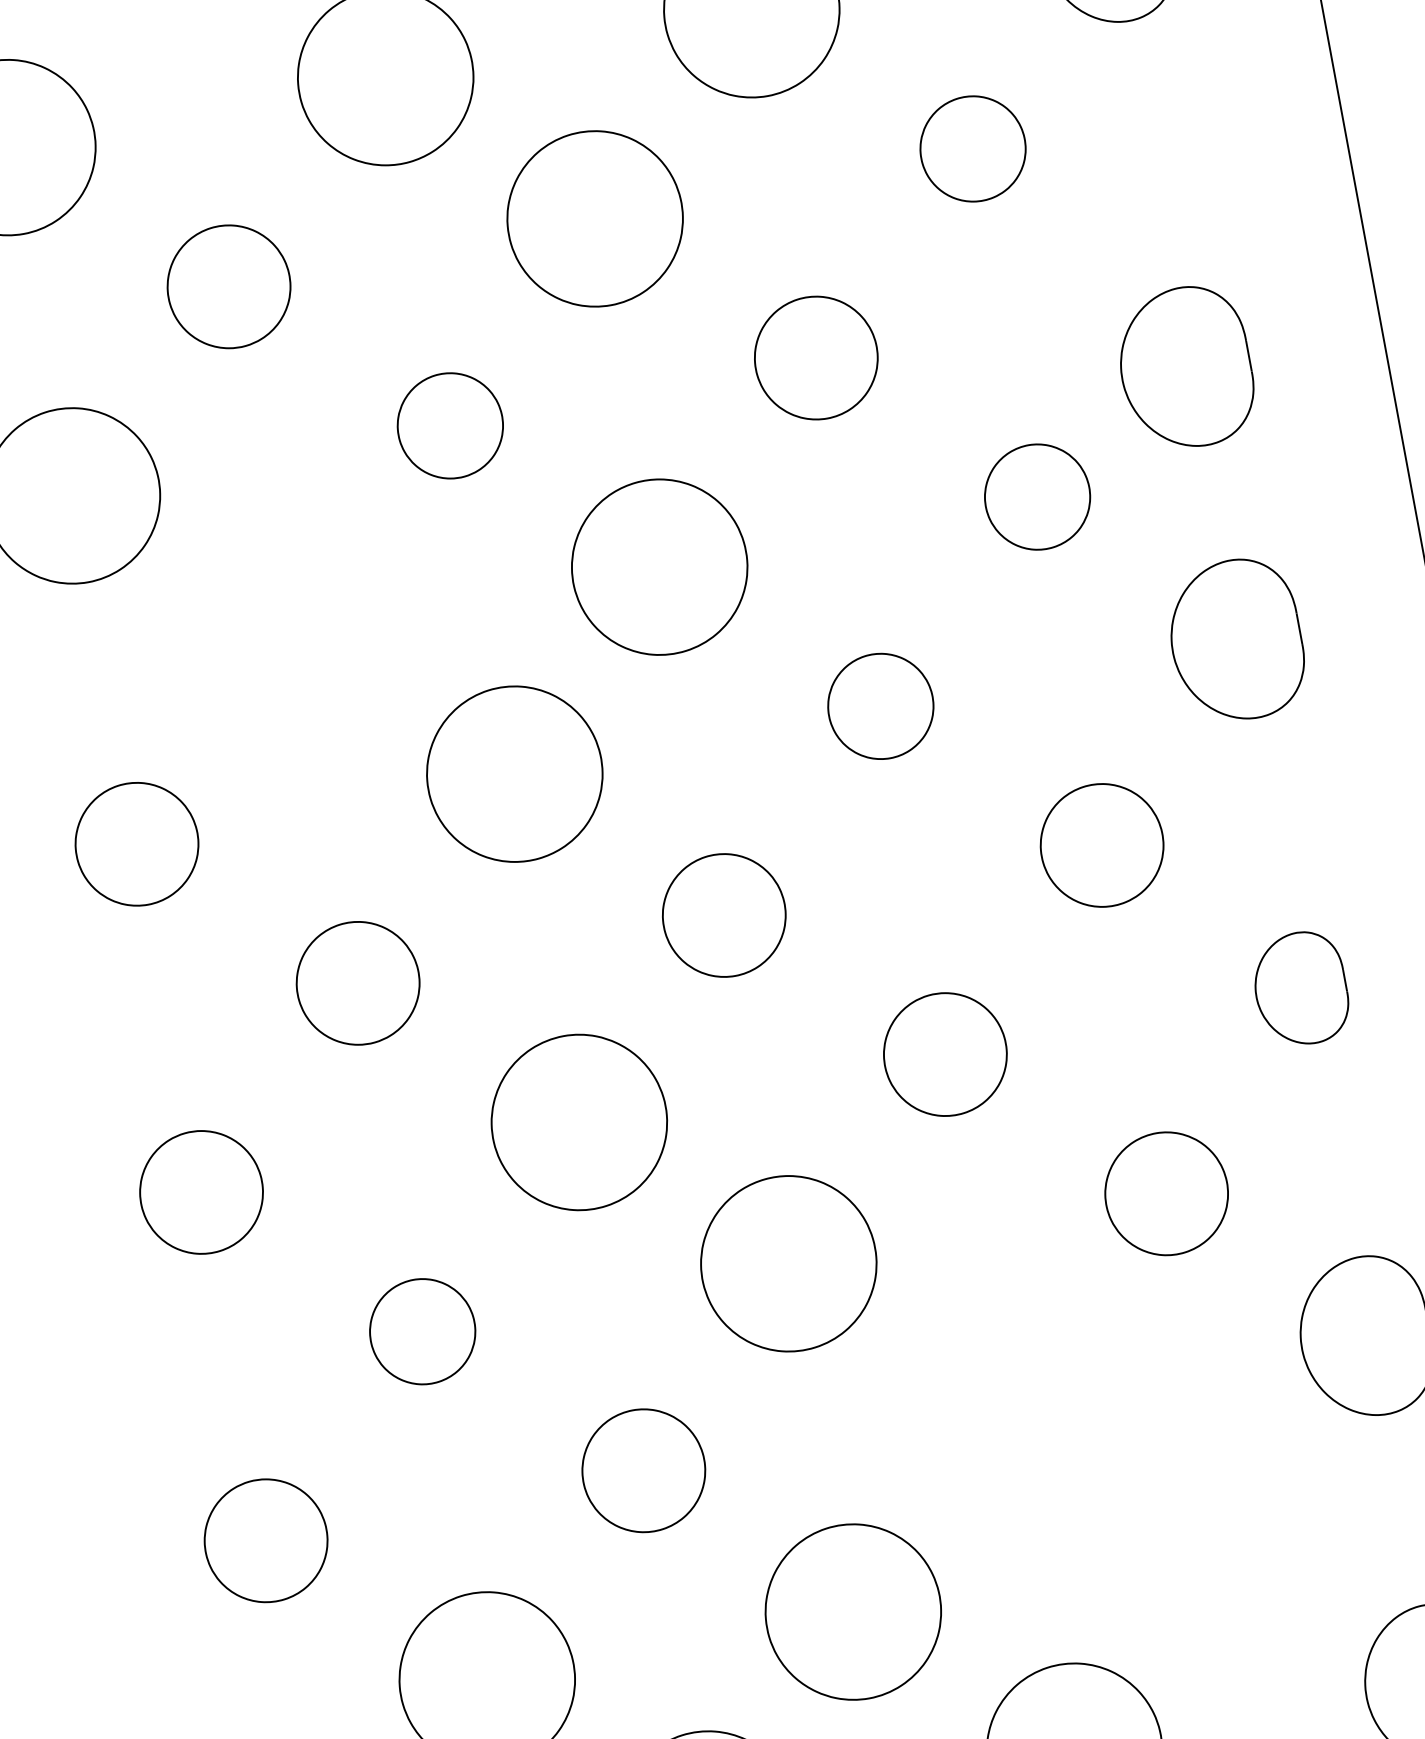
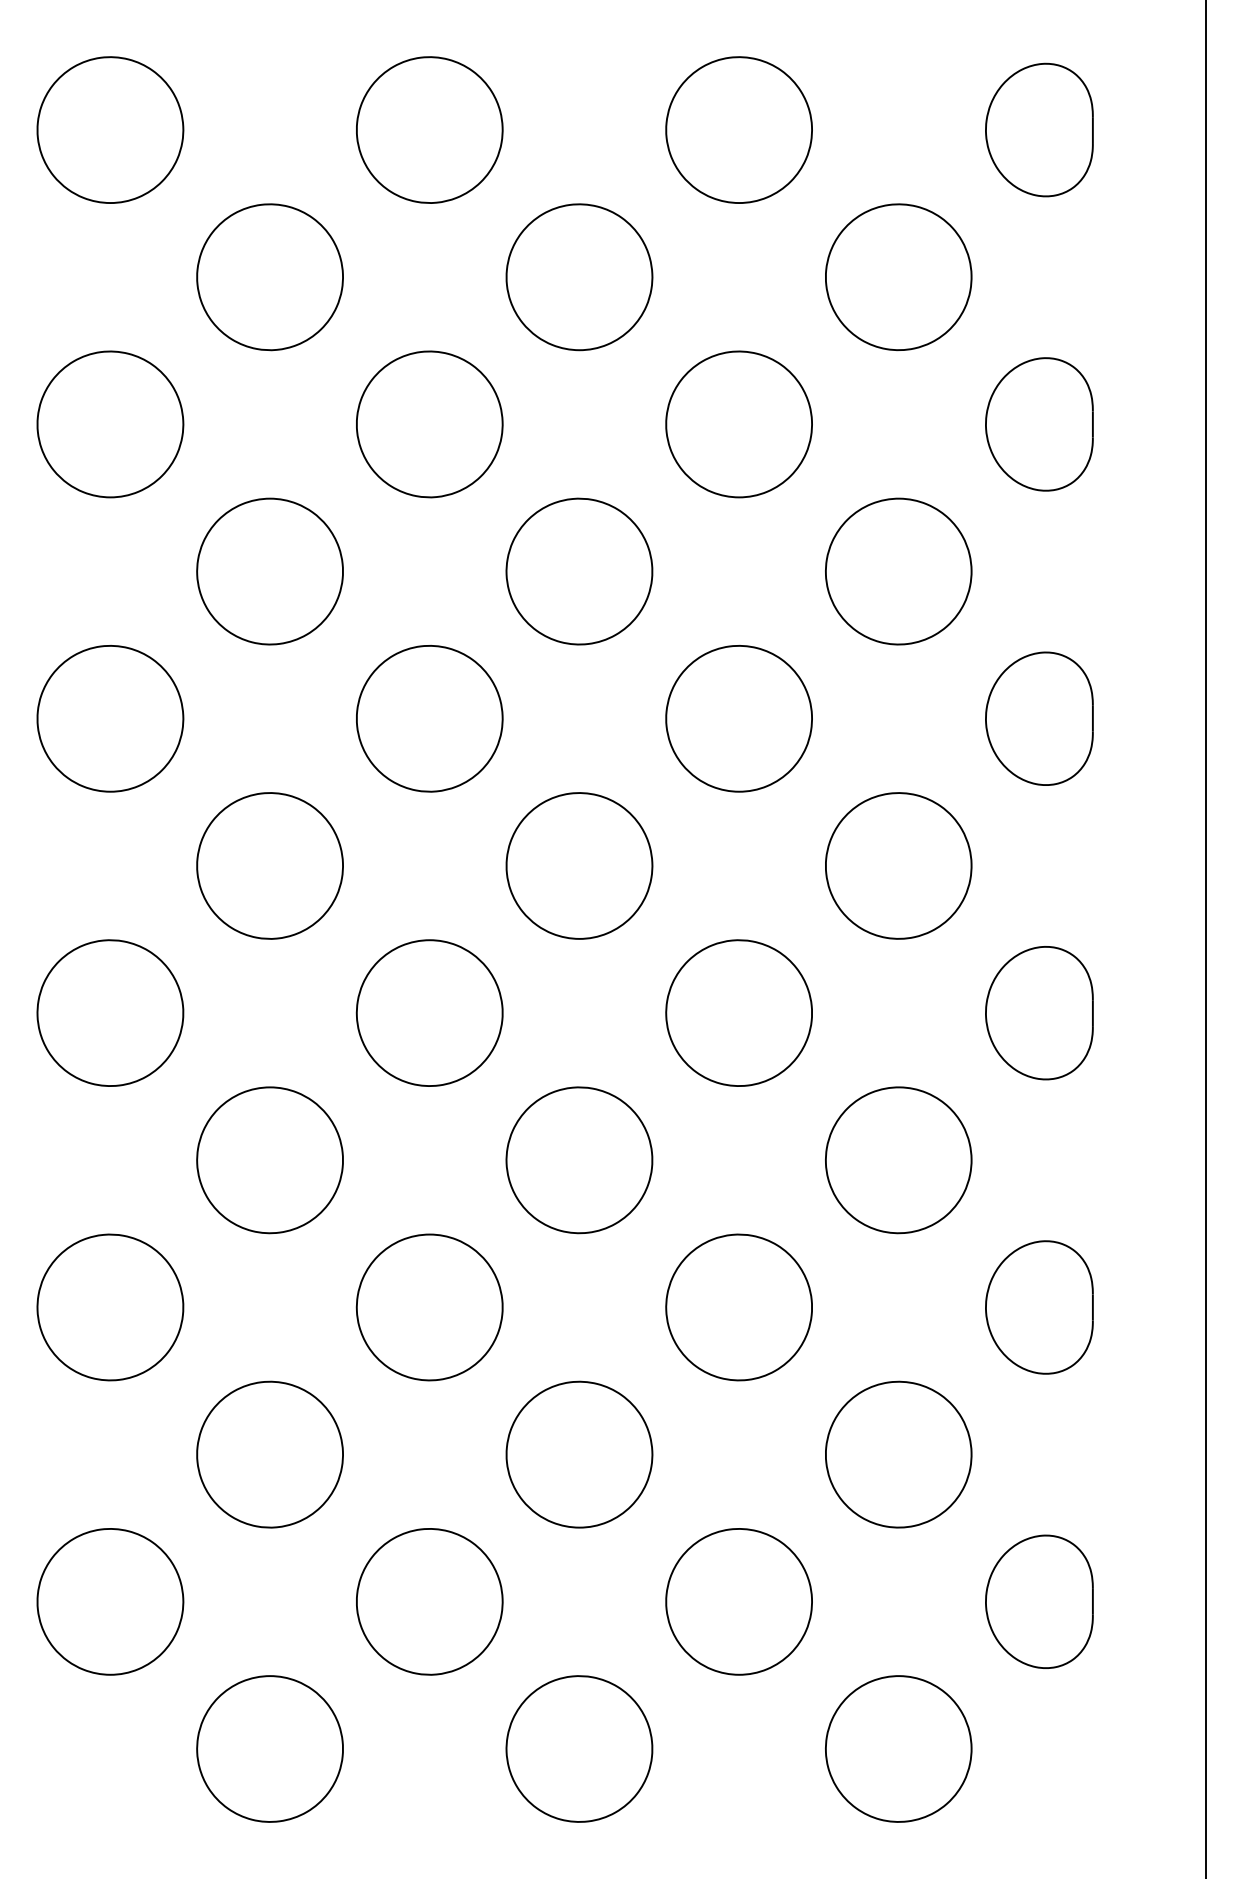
part: (972, 149) -> (898, 277), size x1.67
part: (228, 287) -> (269, 277), size x1.43
part: (815, 358) -> (738, 424), size x1.43
part: (1185, 367) -> (1039, 424), moved
part: (450, 426) -> (429, 424), size x1.67
part: (1037, 497) -> (898, 571), size x1.67
part: (292, 635) -> (269, 571), added
part: (880, 706) -> (738, 718), size x1.67
part: (137, 843) -> (110, 718), size x1.43
part: (1101, 844) -> (898, 865), size x1.43
part: (724, 914) -> (579, 865), size x1.43
part: (357, 982) -> (269, 865), size x1.43
part: (1300, 989) -> (1039, 1013), size x1.43
part: (944, 1054) -> (738, 1012), size x1.43
part: (201, 1191) -> (110, 1012), size x1.43
part: (1166, 1194) -> (898, 1160), size x1.43
part: (422, 1331) -> (269, 1160), size x1.67
part: (1009, 1403) -> (738, 1307), added
part: (643, 1470) -> (429, 1307), size x1.43
part: (266, 1540) -> (110, 1307), size x1.43
part: (1230, 1541) -> (898, 1454), added

